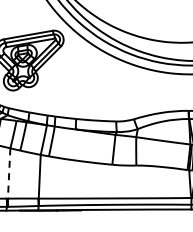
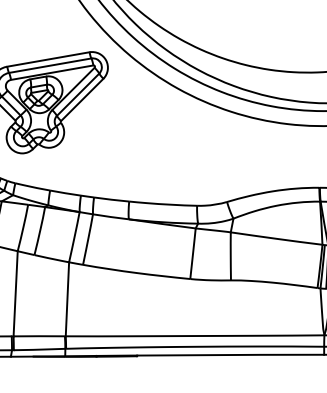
line: (9, 173) -> (16, 293), dashed -> solid

